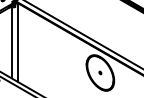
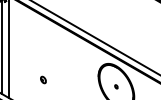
part: (43, 67) -> (42, 79), added

